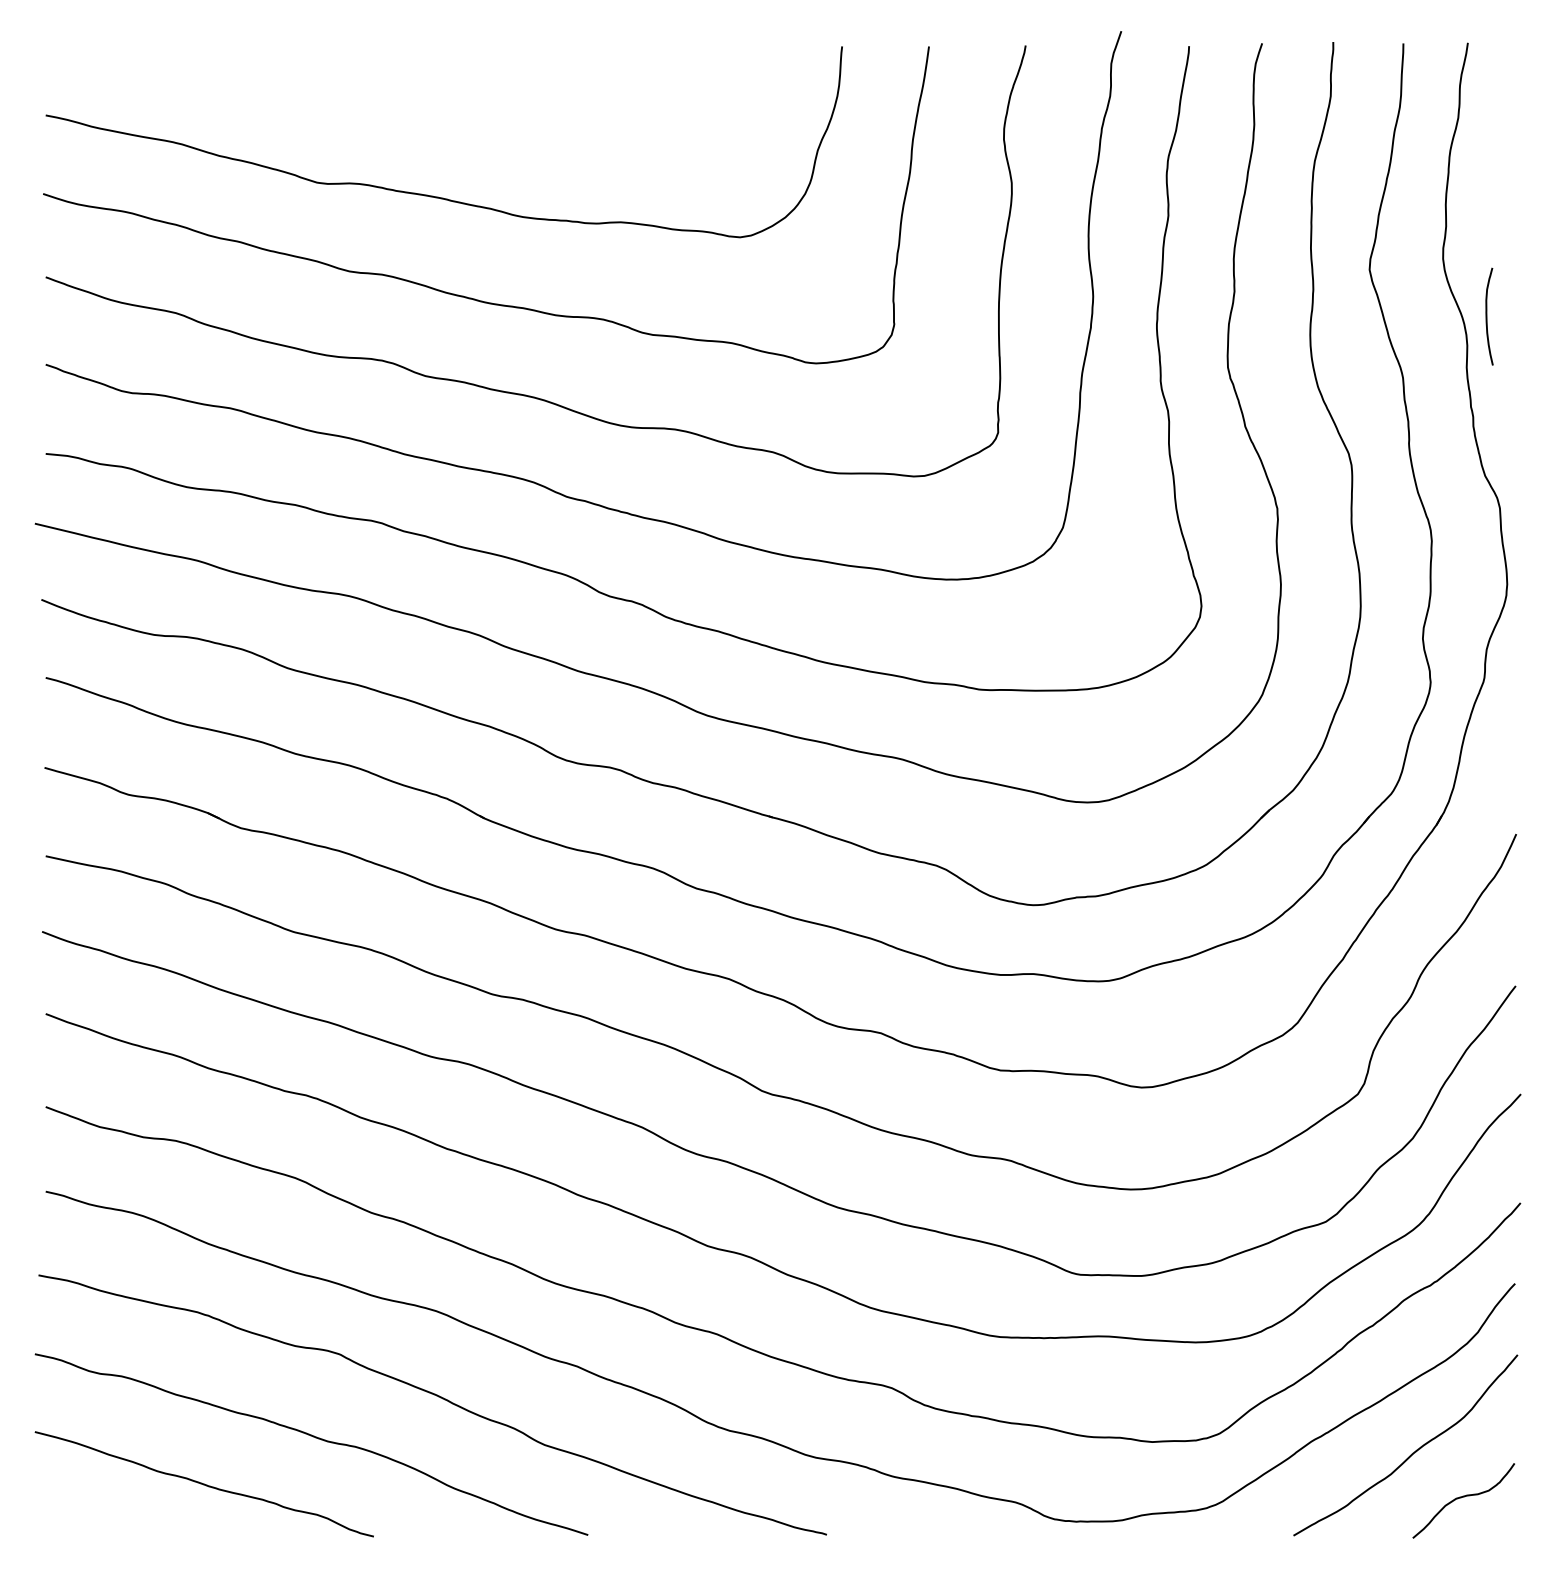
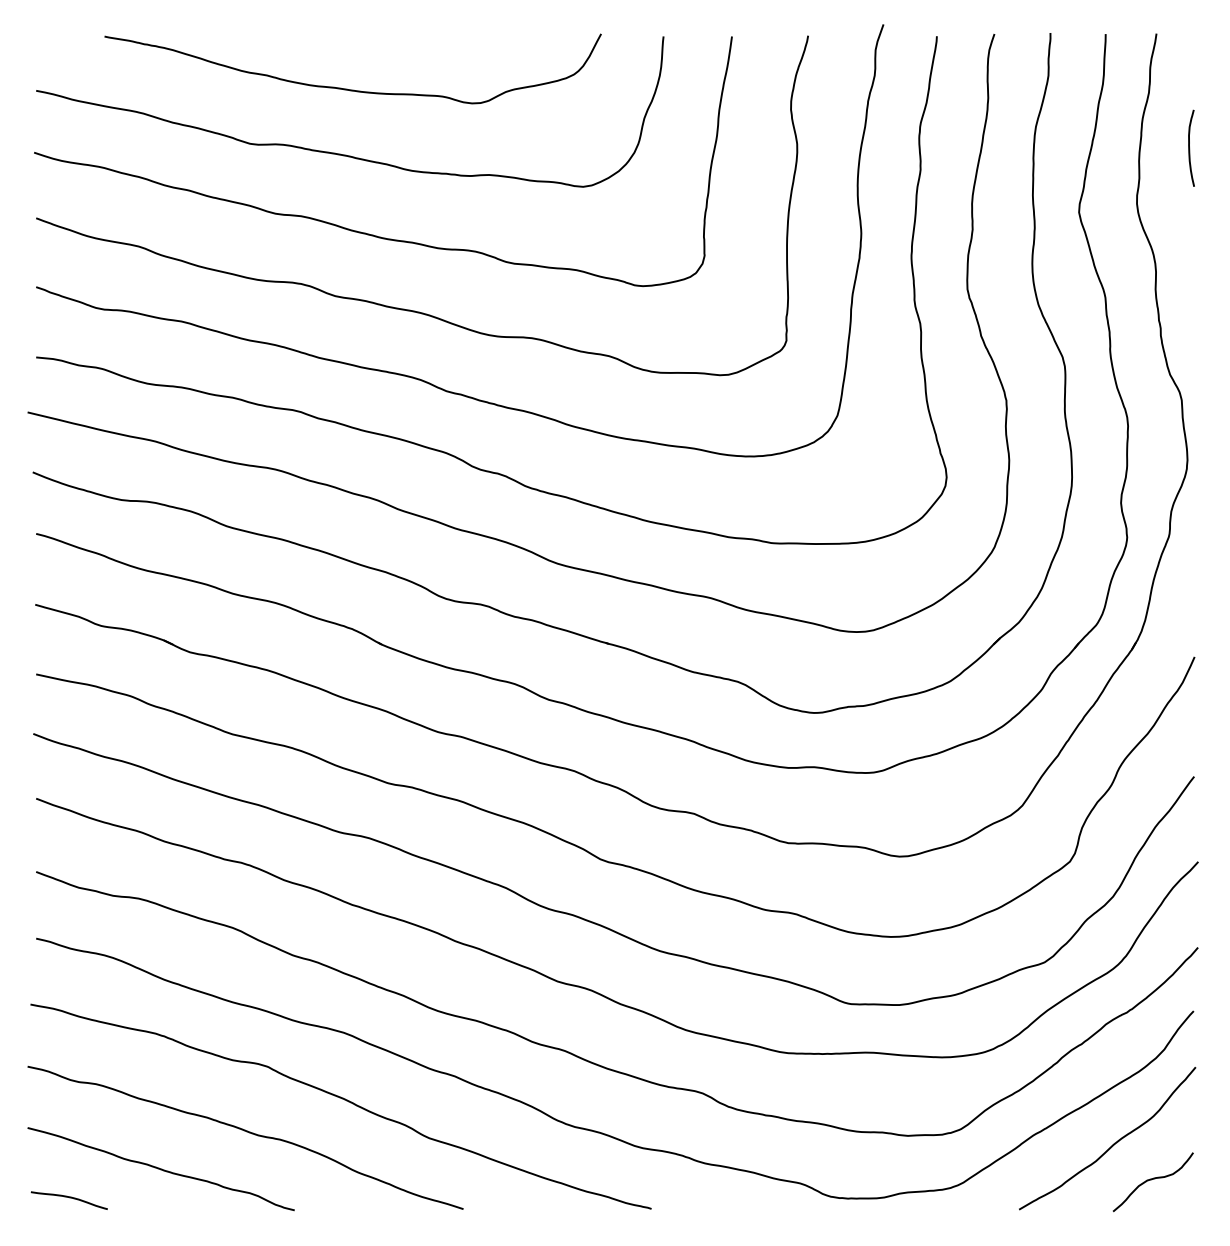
curve: (440, 112) -> (347, 88), added
curve: (1488, 316) -> (1190, 148), moved
curve: (88, 1521) -> (69, 1198), added

